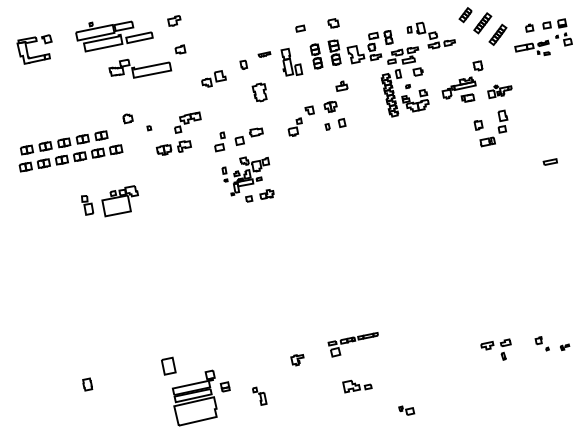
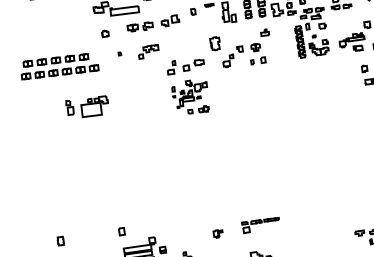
part: (259, 92) -> (214, 43), moved
part: (127, 118) -> (105, 33), moved
part: (173, 147) -> (139, 26), moved
part: (168, 365) -> (121, 231), size x0.62

